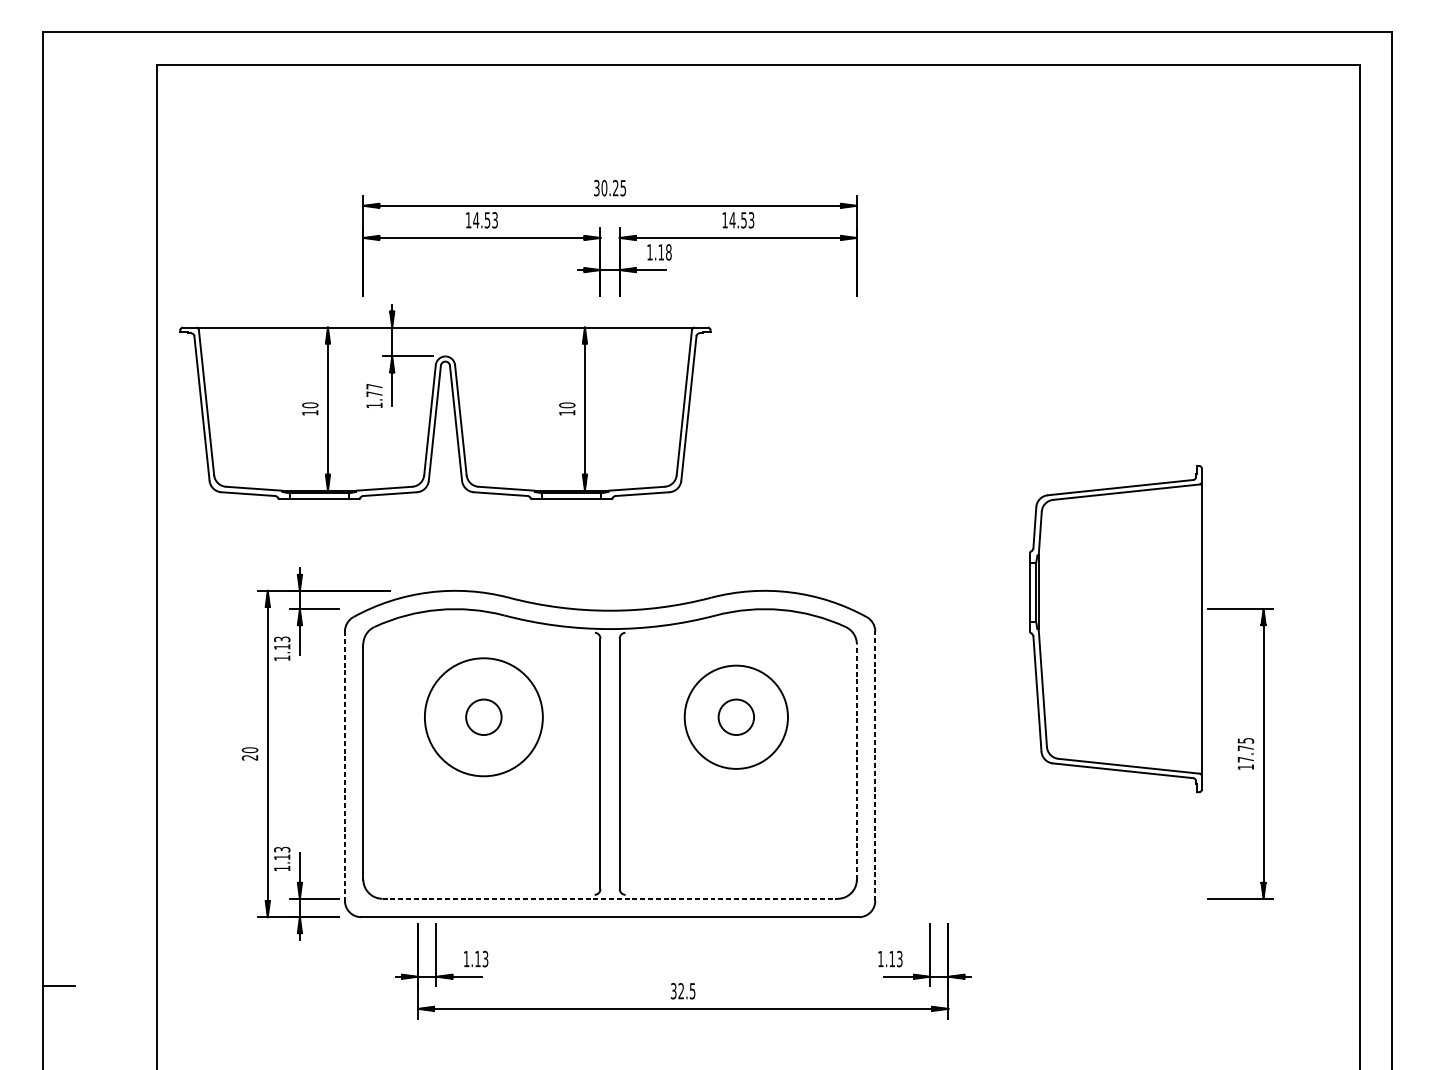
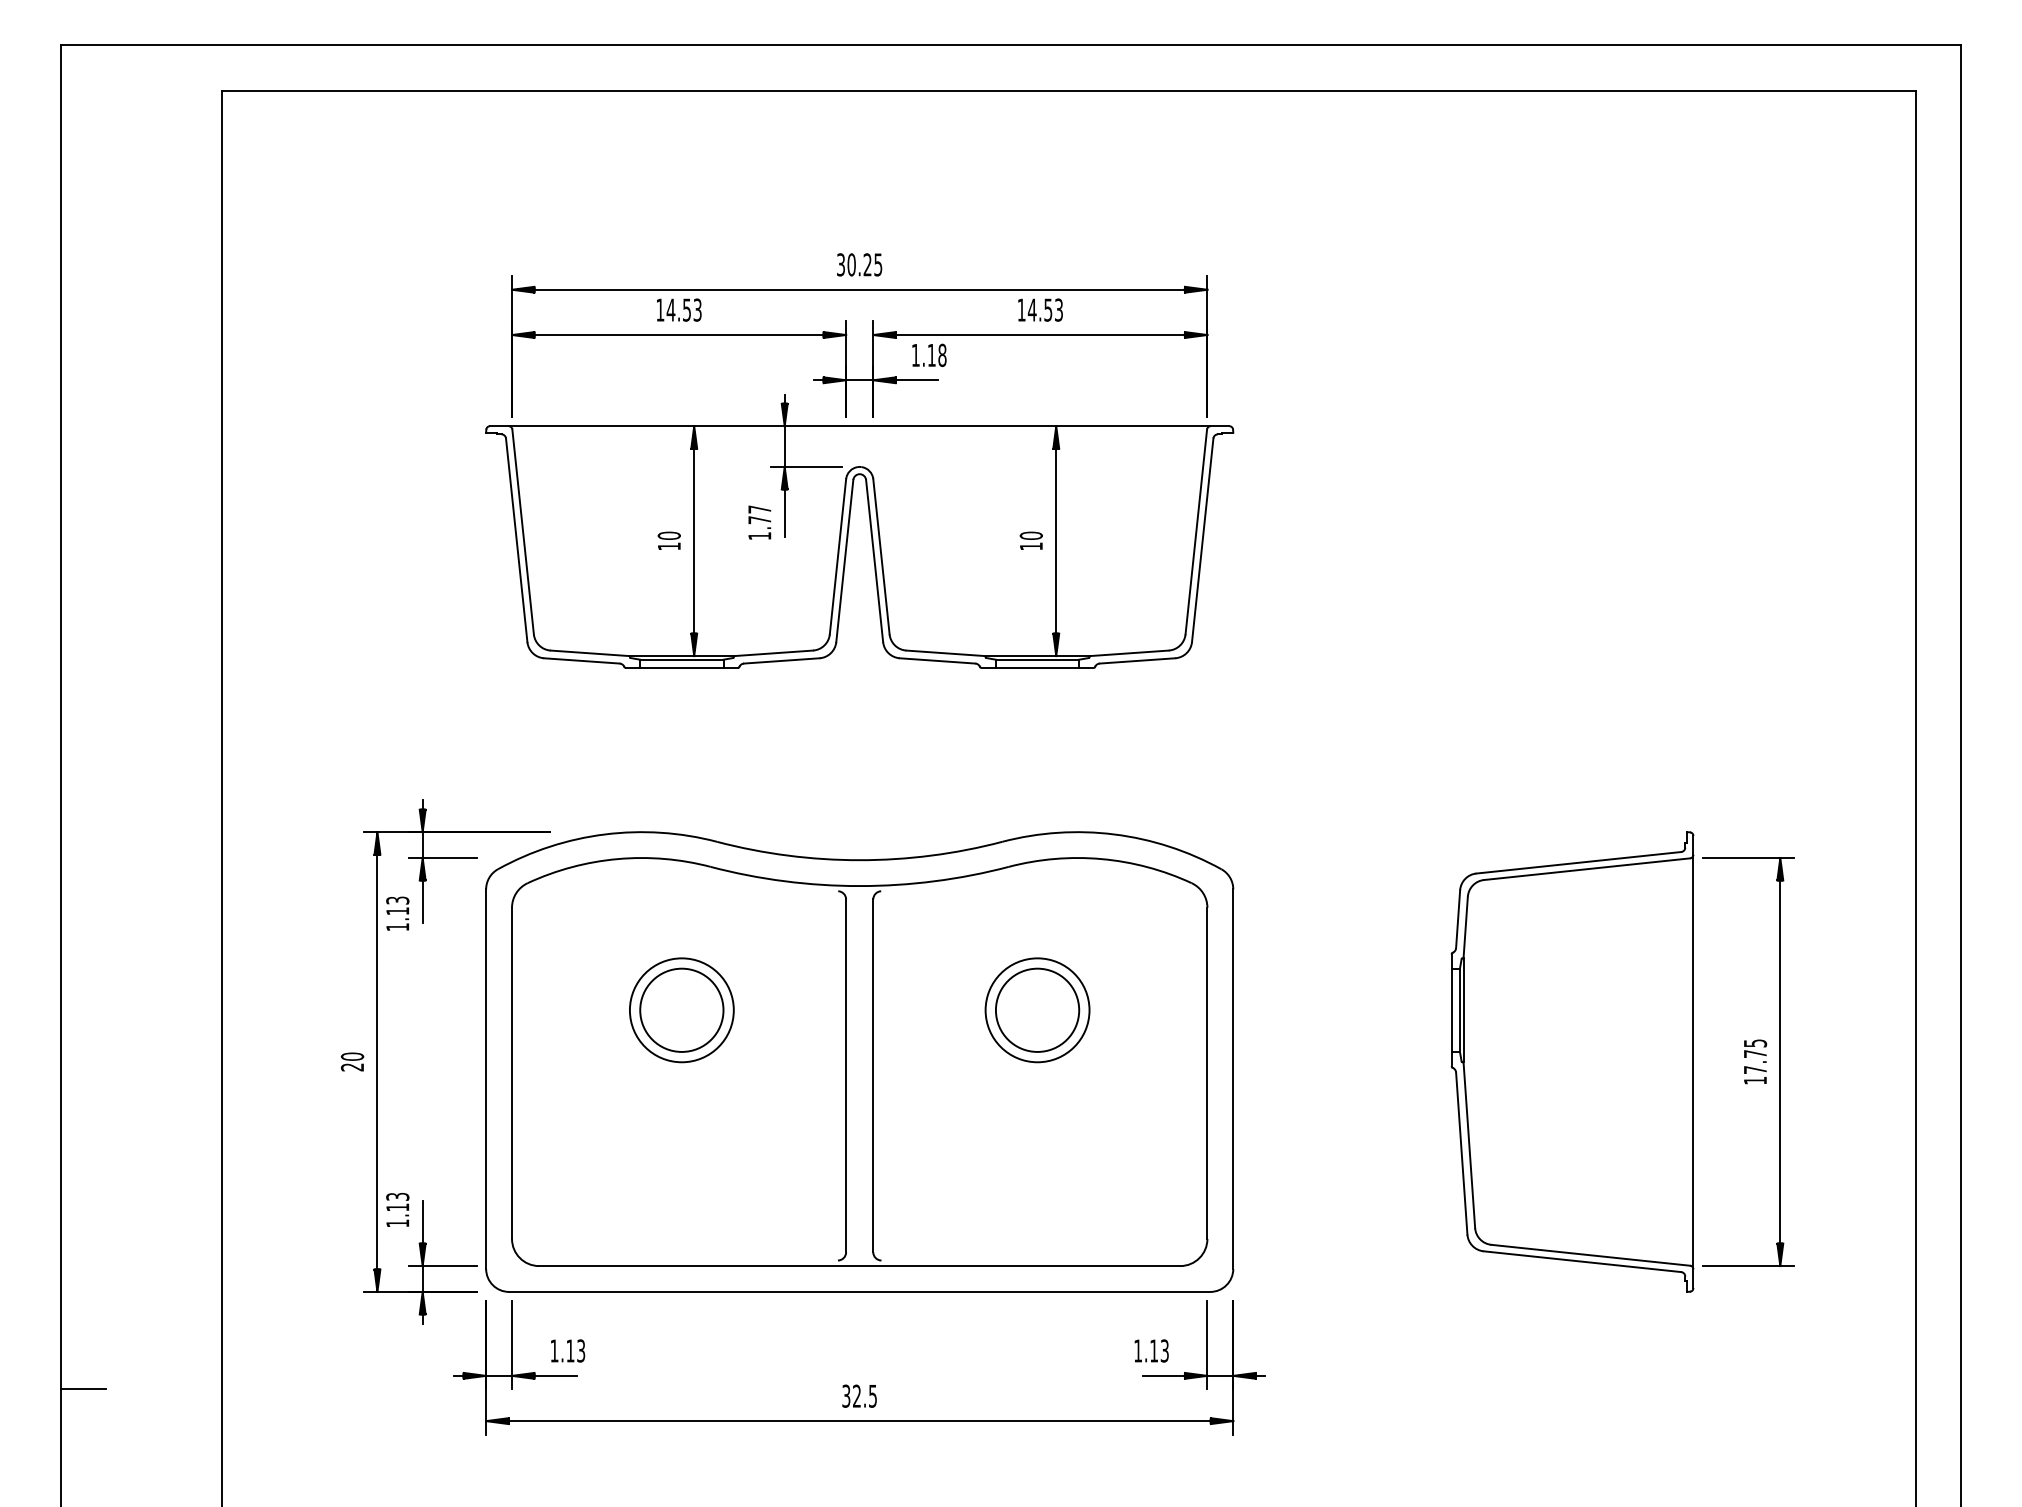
part: (438, 400) -> (849, 528), moved
part: (1116, 628) -> (1572, 1061), moved
circle: (483, 716) -> (681, 1009), size x1.67
circle: (736, 716) -> (1037, 1009), size x1.67
circle: (483, 717) -> (681, 1010), size x0.62
circle: (736, 717) -> (1037, 1010), size x0.71
line: (856, 762) -> (1207, 1073), dashed -> solid
line: (345, 766) -> (486, 1079), dashed -> solid
line: (875, 766) -> (1233, 1079), dashed -> solid
line: (609, 899) -> (859, 1266), dashed -> solid
part: (681, 982) -> (857, 1384), moved

